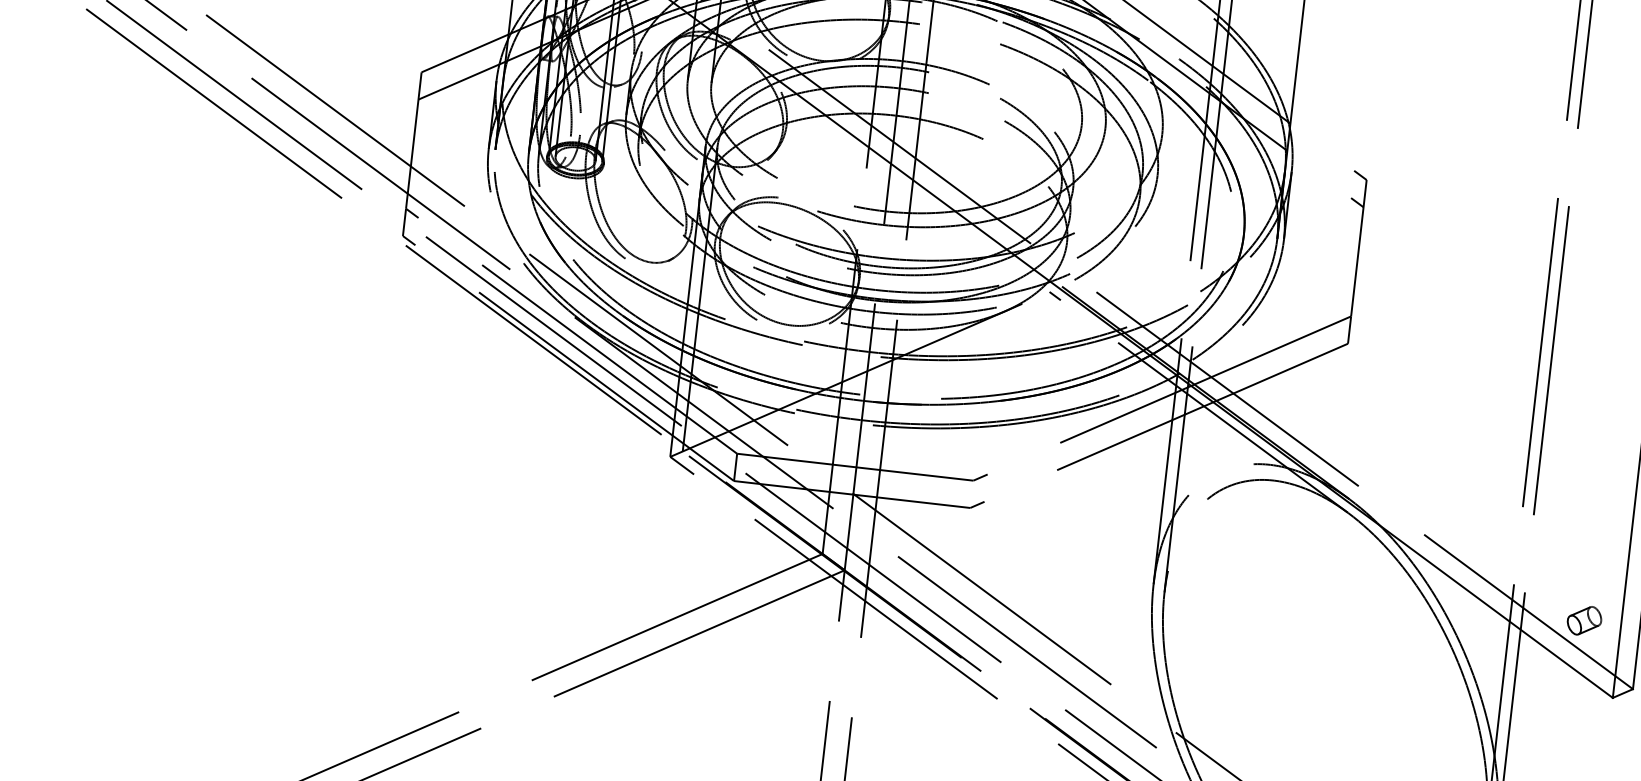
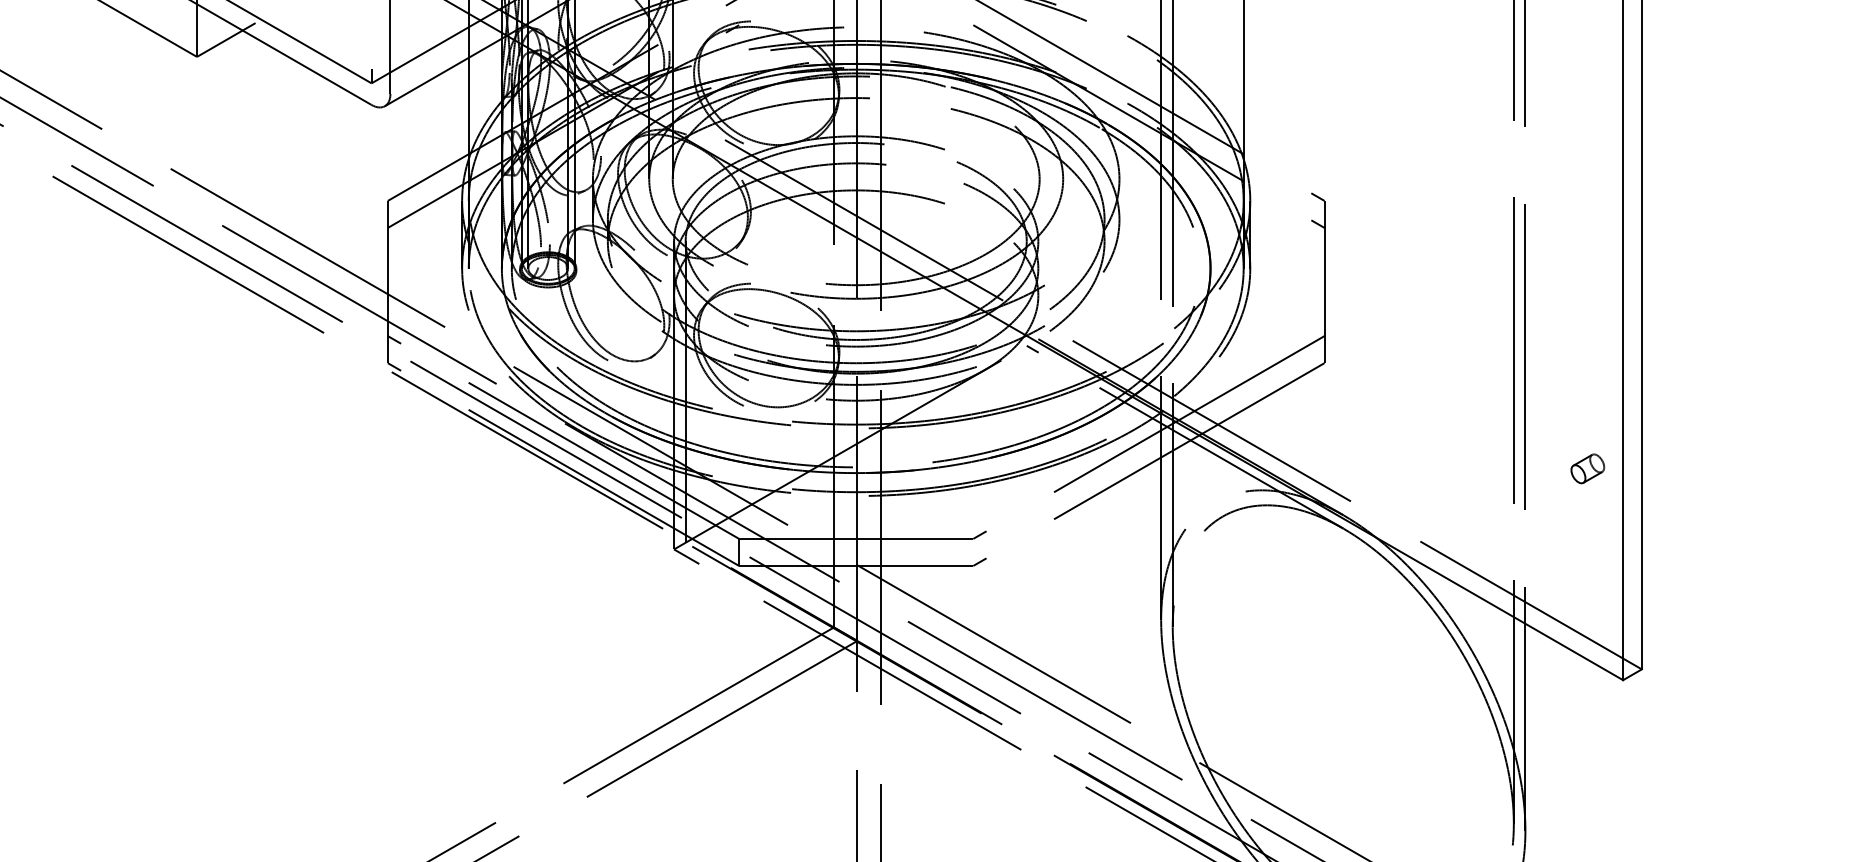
part: (1584, 620) -> (1587, 468), moved

